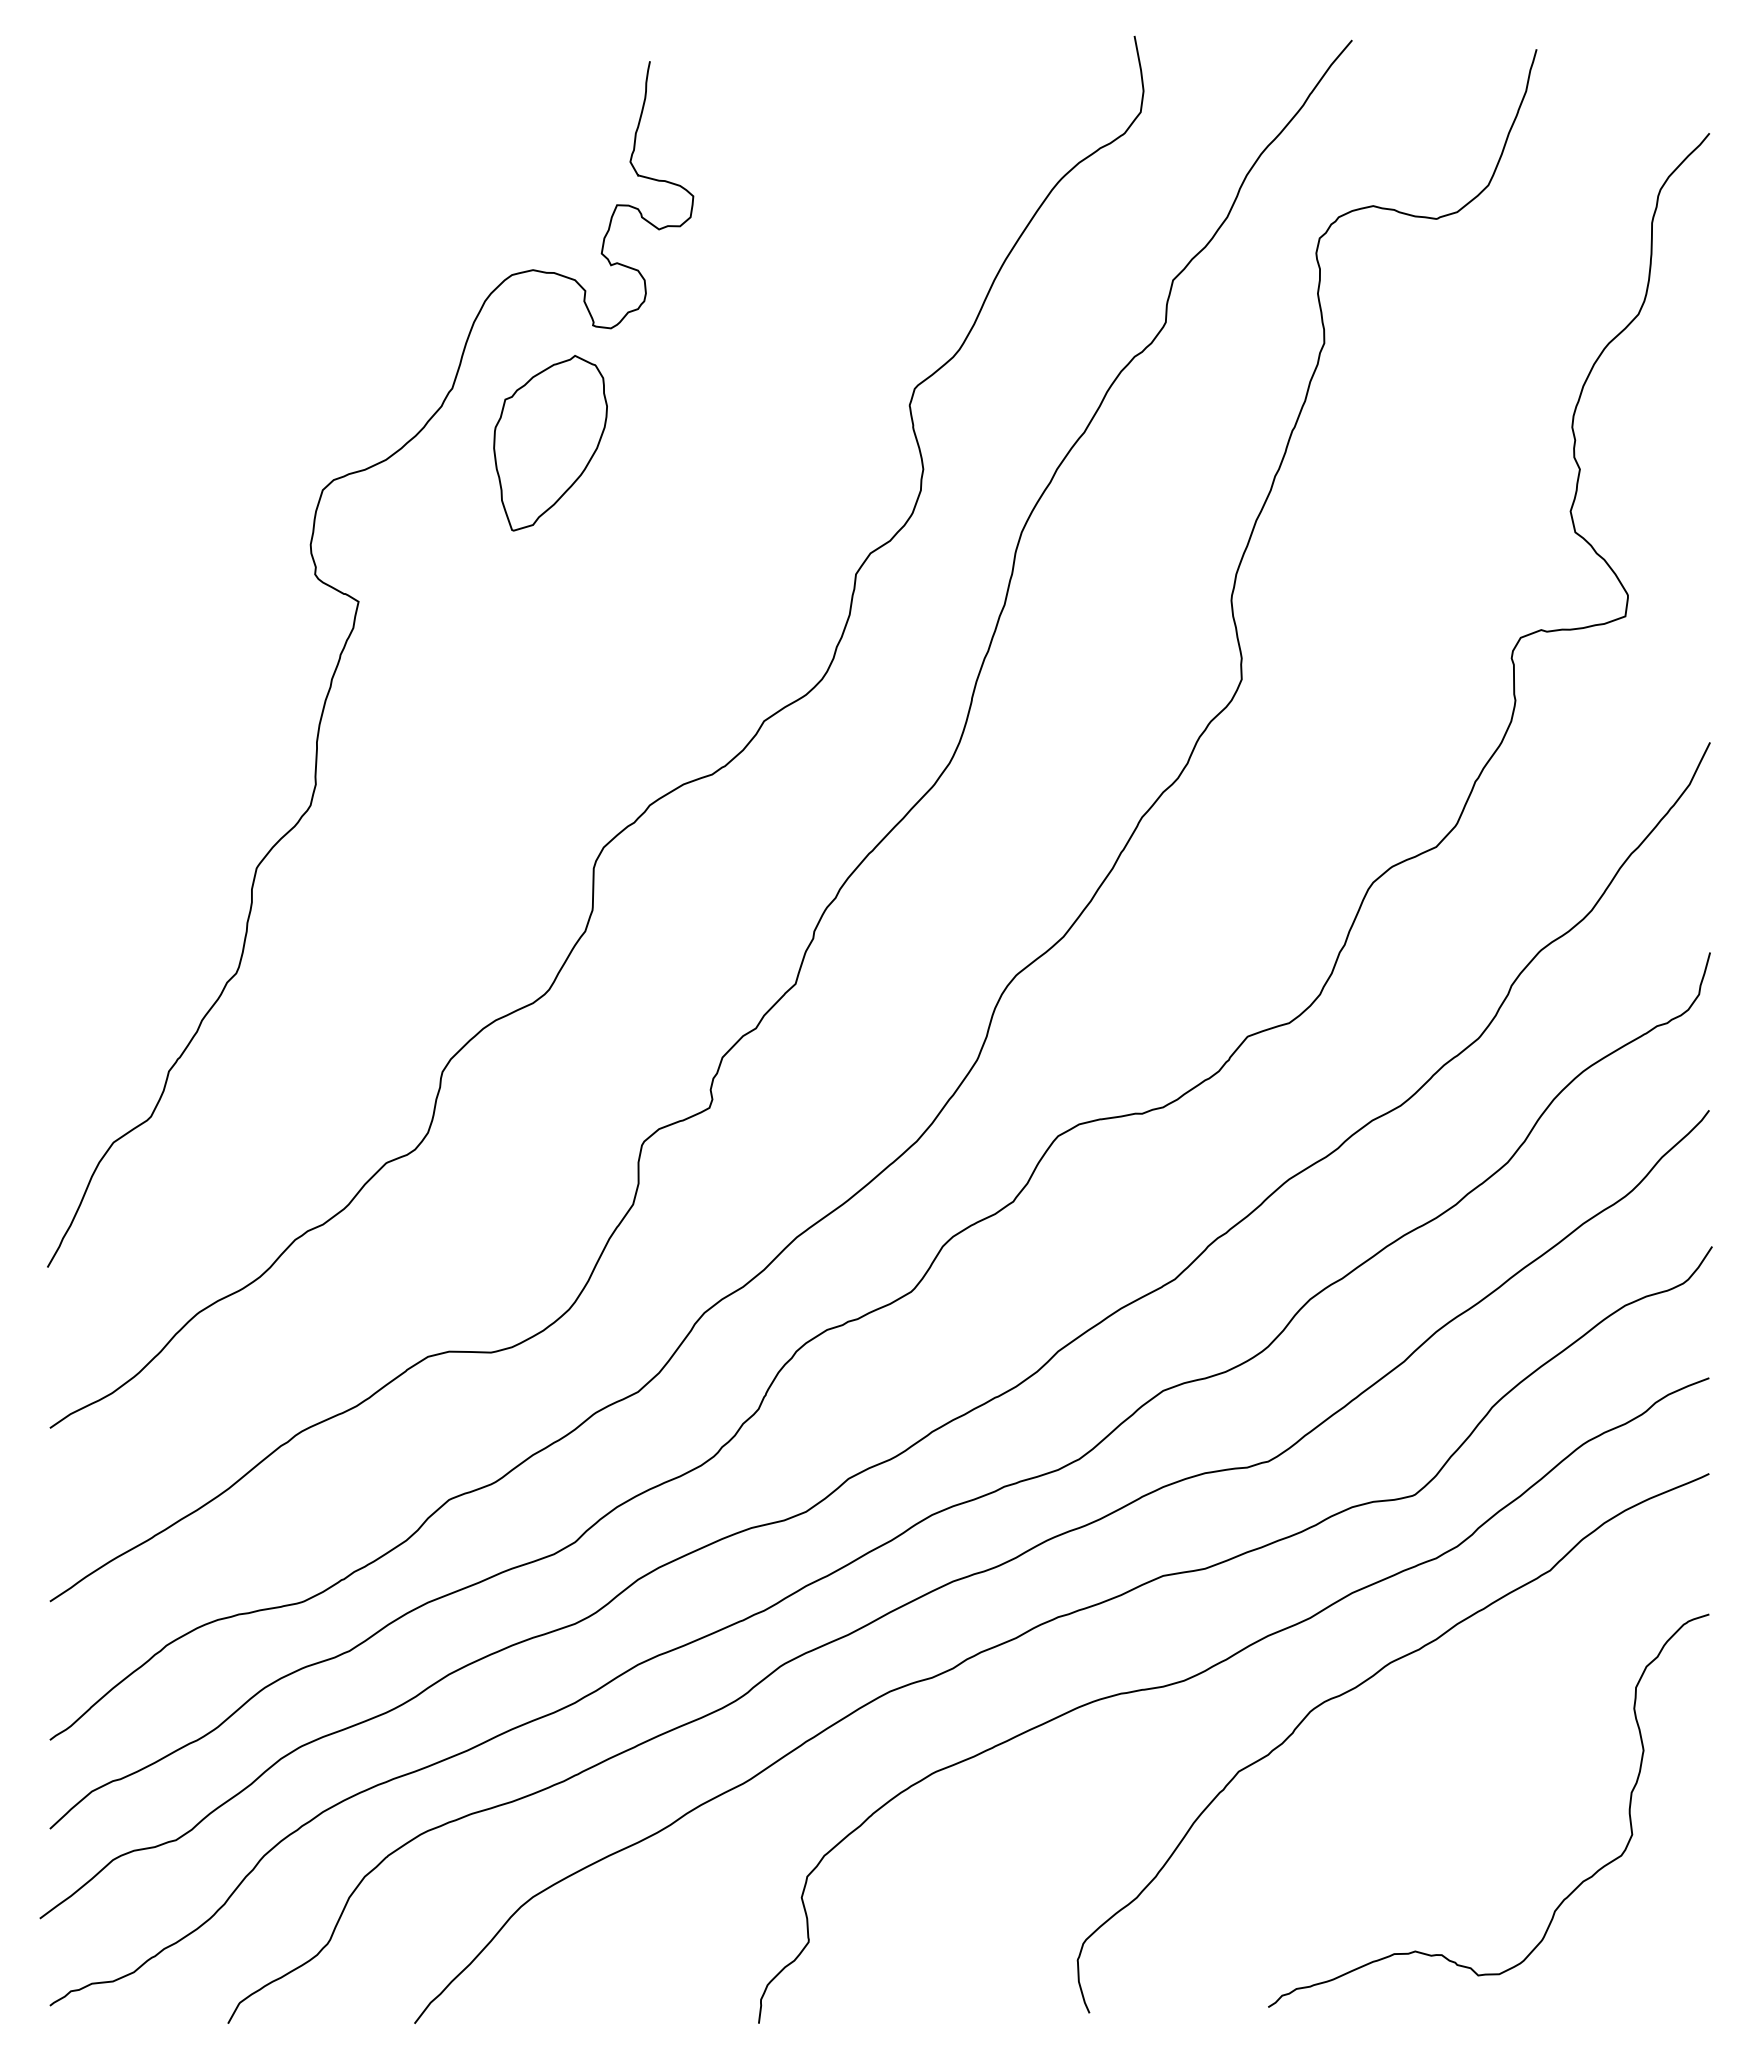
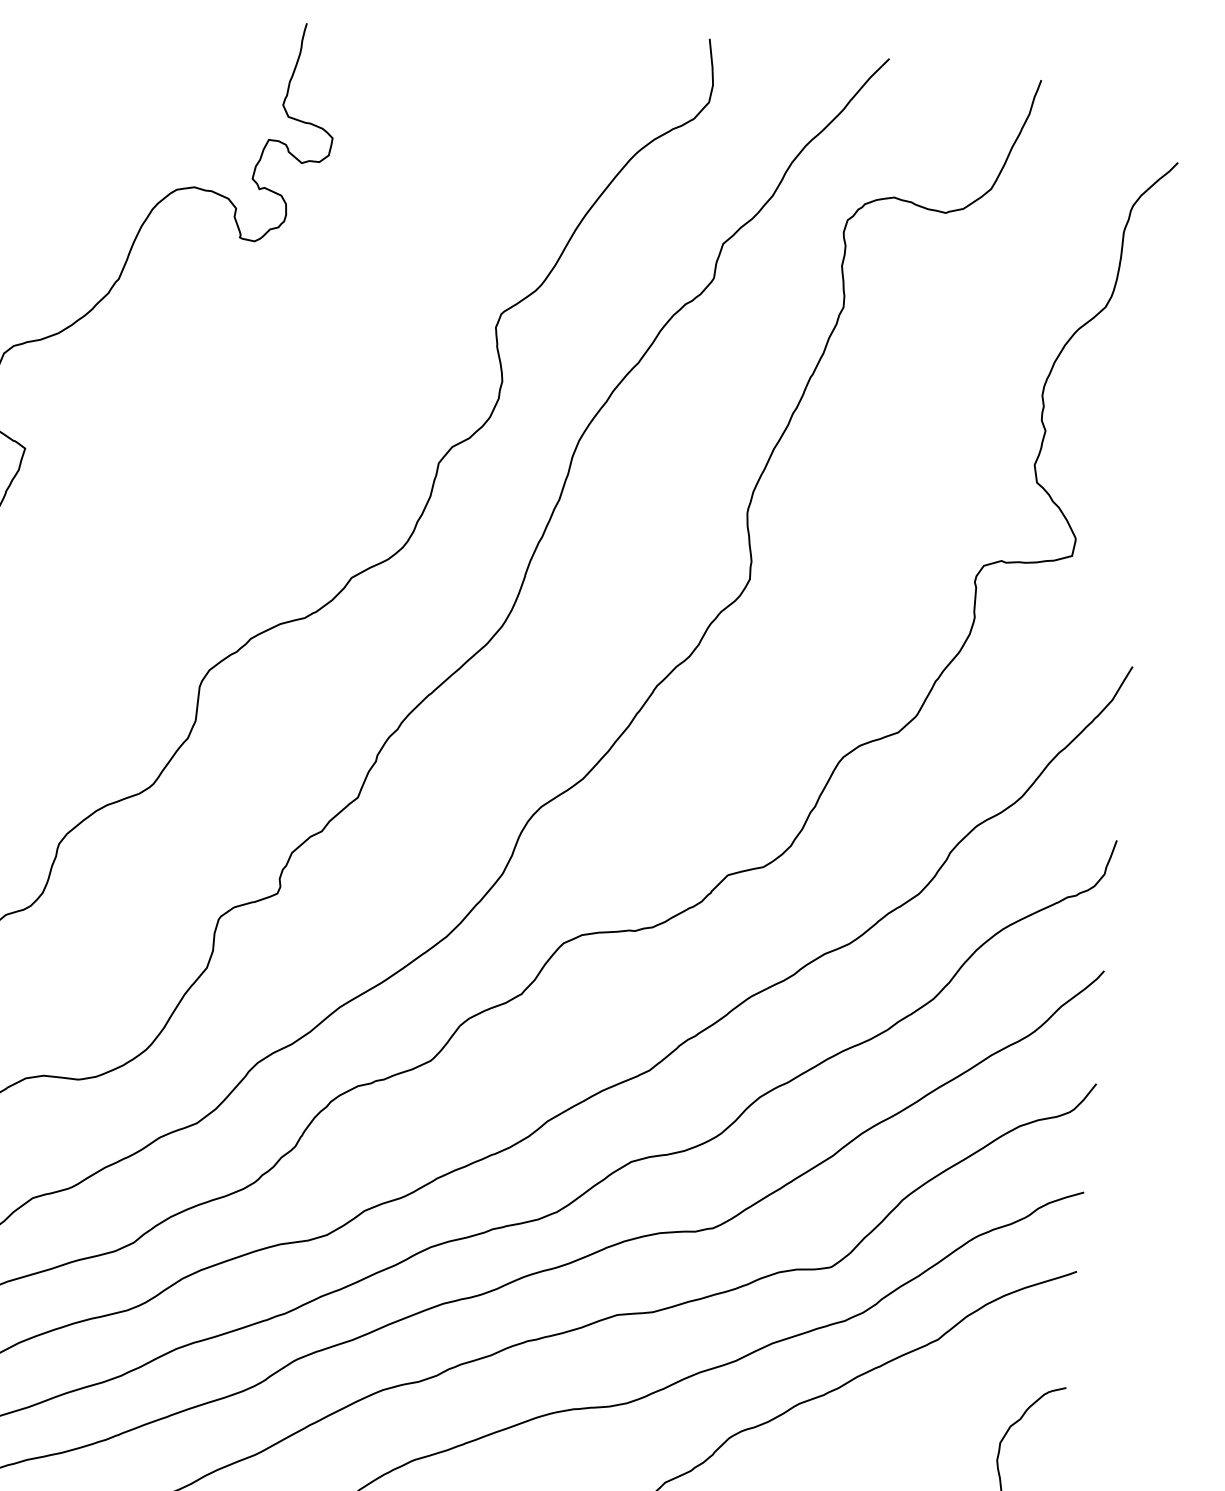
part: (550, 443) -> (195, 332), removed

